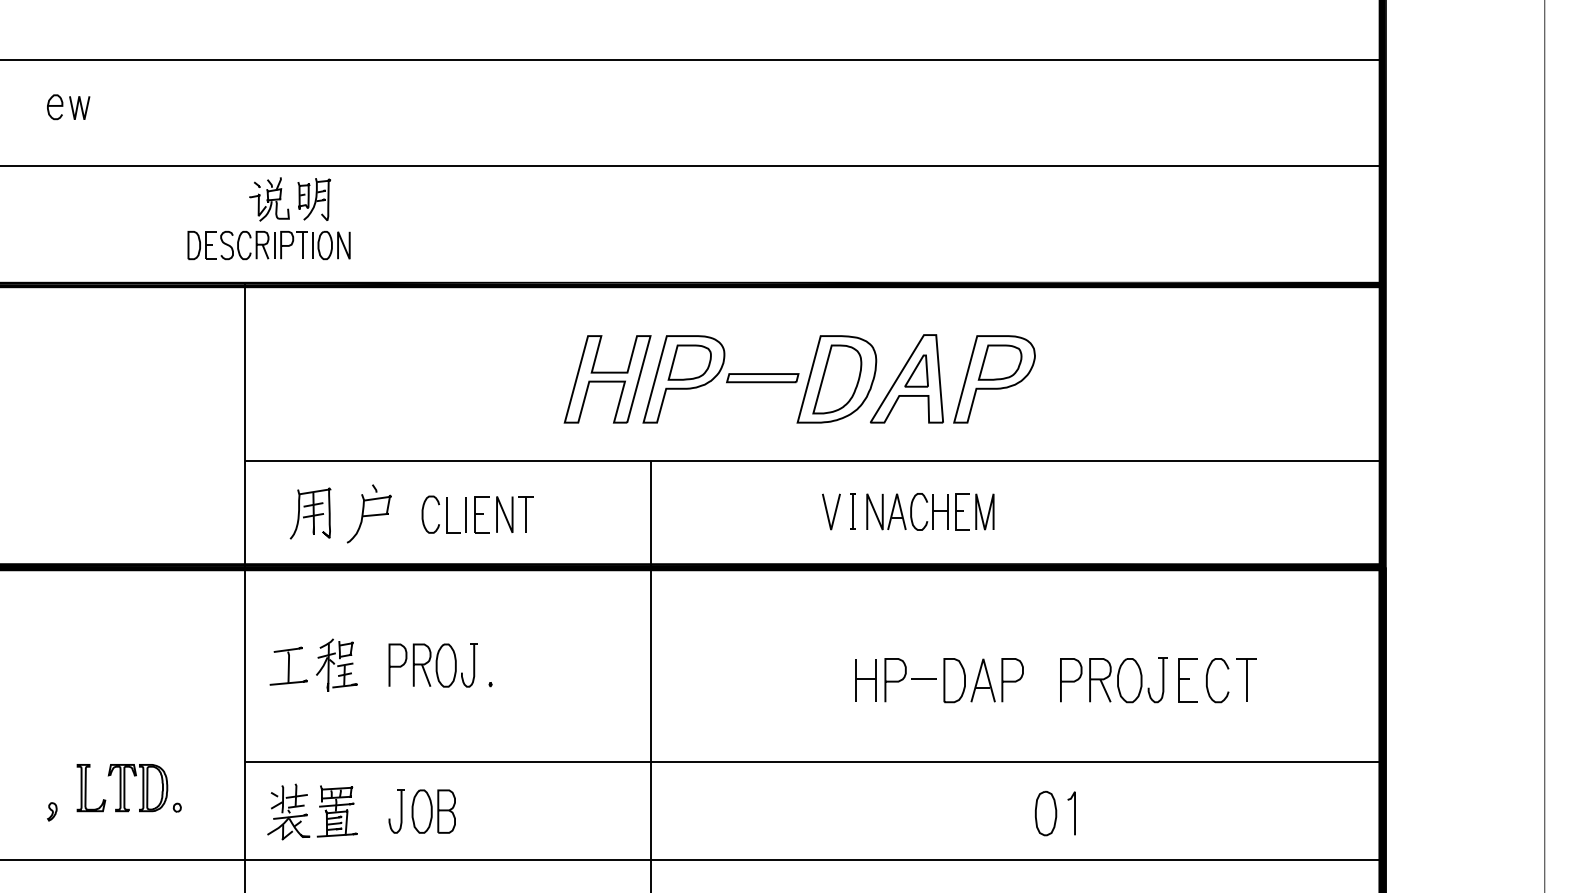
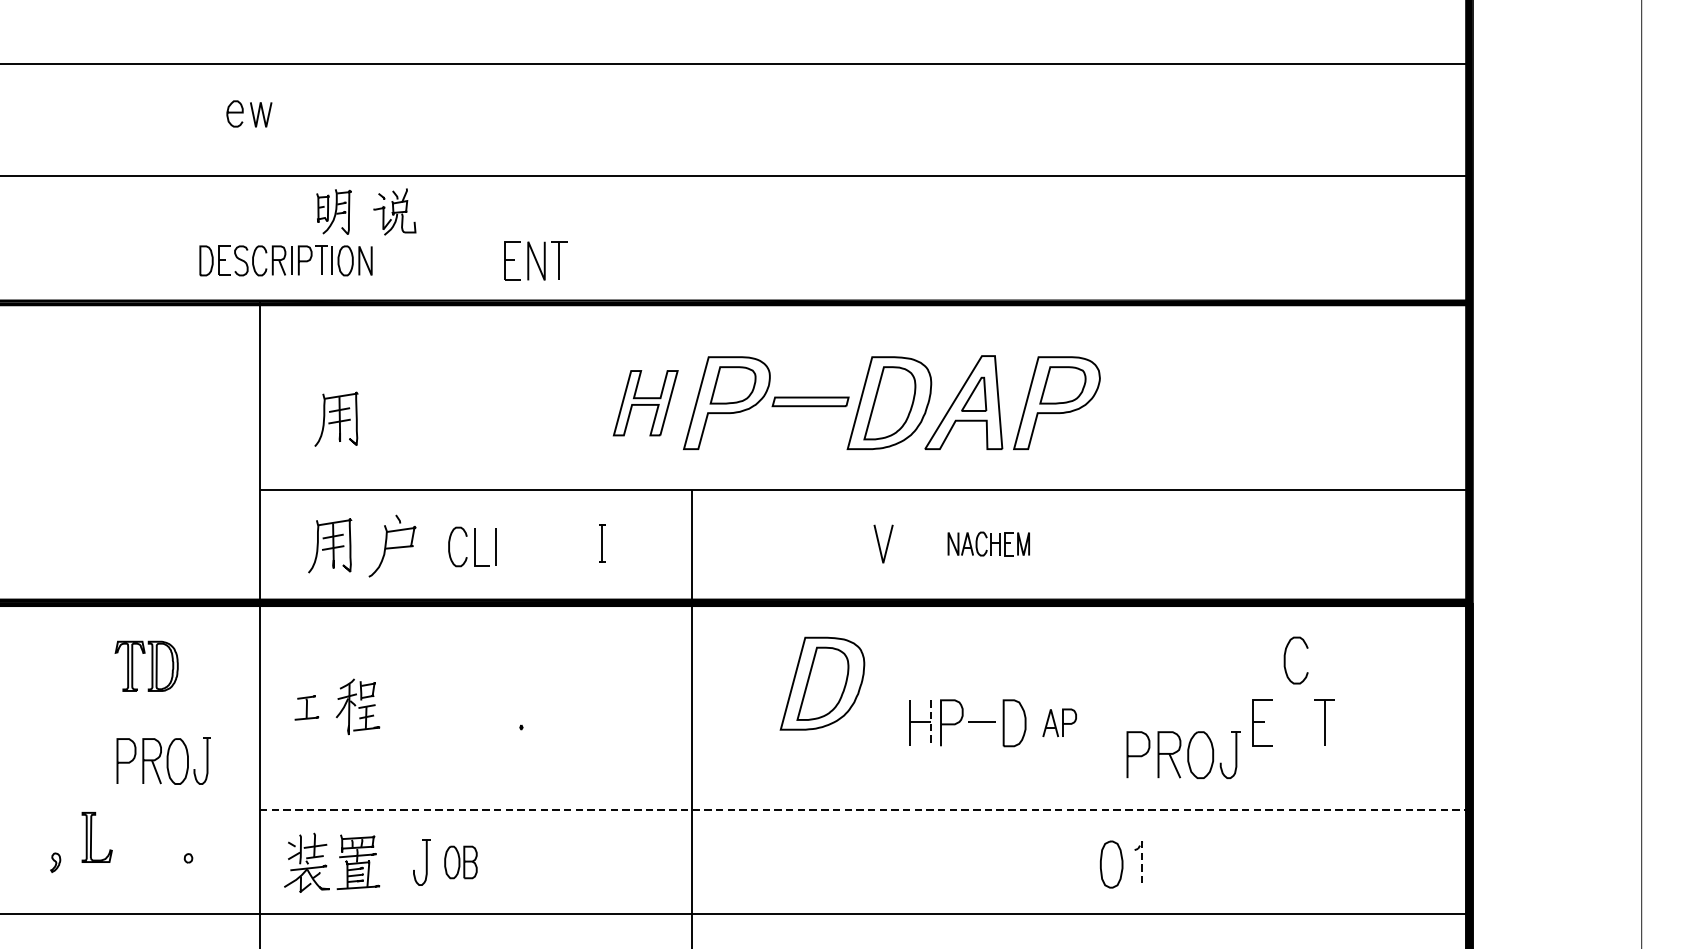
part: (68, 107) -> (249, 114), moved
part: (269, 199) -> (394, 212), moved
part: (607, 379) -> (645, 403), size x0.7
part: (316, 394) -> (336, 419), added
curve: (852, 511) -> (602, 543), moved
part: (930, 511) -> (988, 543), size x0.6
part: (503, 514) -> (535, 260), moved
part: (773, 643) -> (822, 683), added
part: (288, 665) -> (306, 707), size x0.6
part: (432, 665) -> (163, 761), moved
line: (876, 680) -> (931, 723), solid -> dashed
part: (996, 680) -> (1059, 723), size x0.6
part: (1113, 680) -> (1183, 755), moved
curve: (1207, 680) -> (1285, 660), moved
line: (814, 762) -> (865, 810), solid -> dashed
part: (137, 788) -> (146, 666), moved
line: (1075, 806) -> (1142, 857), solid -> dashed
part: (433, 811) -> (460, 862), size x0.7

